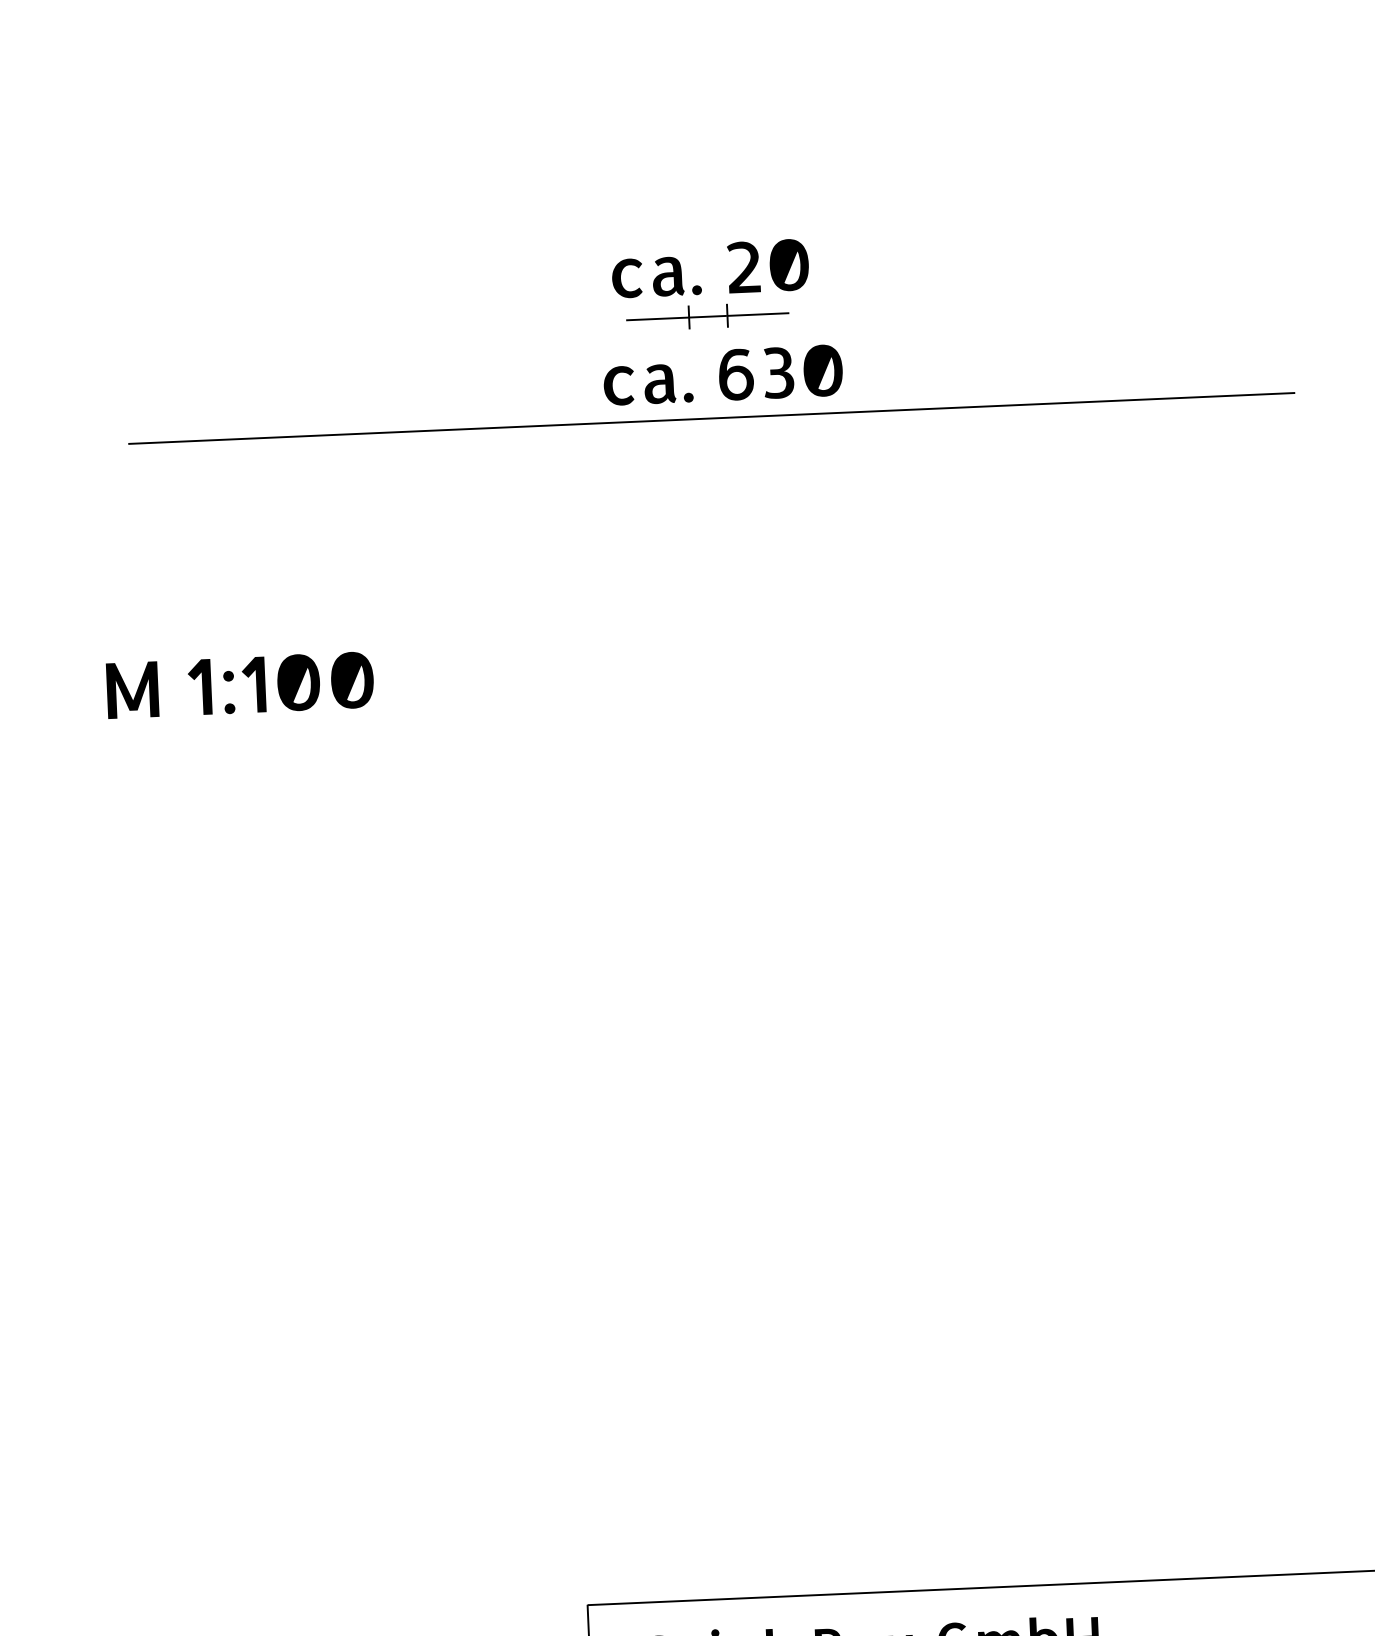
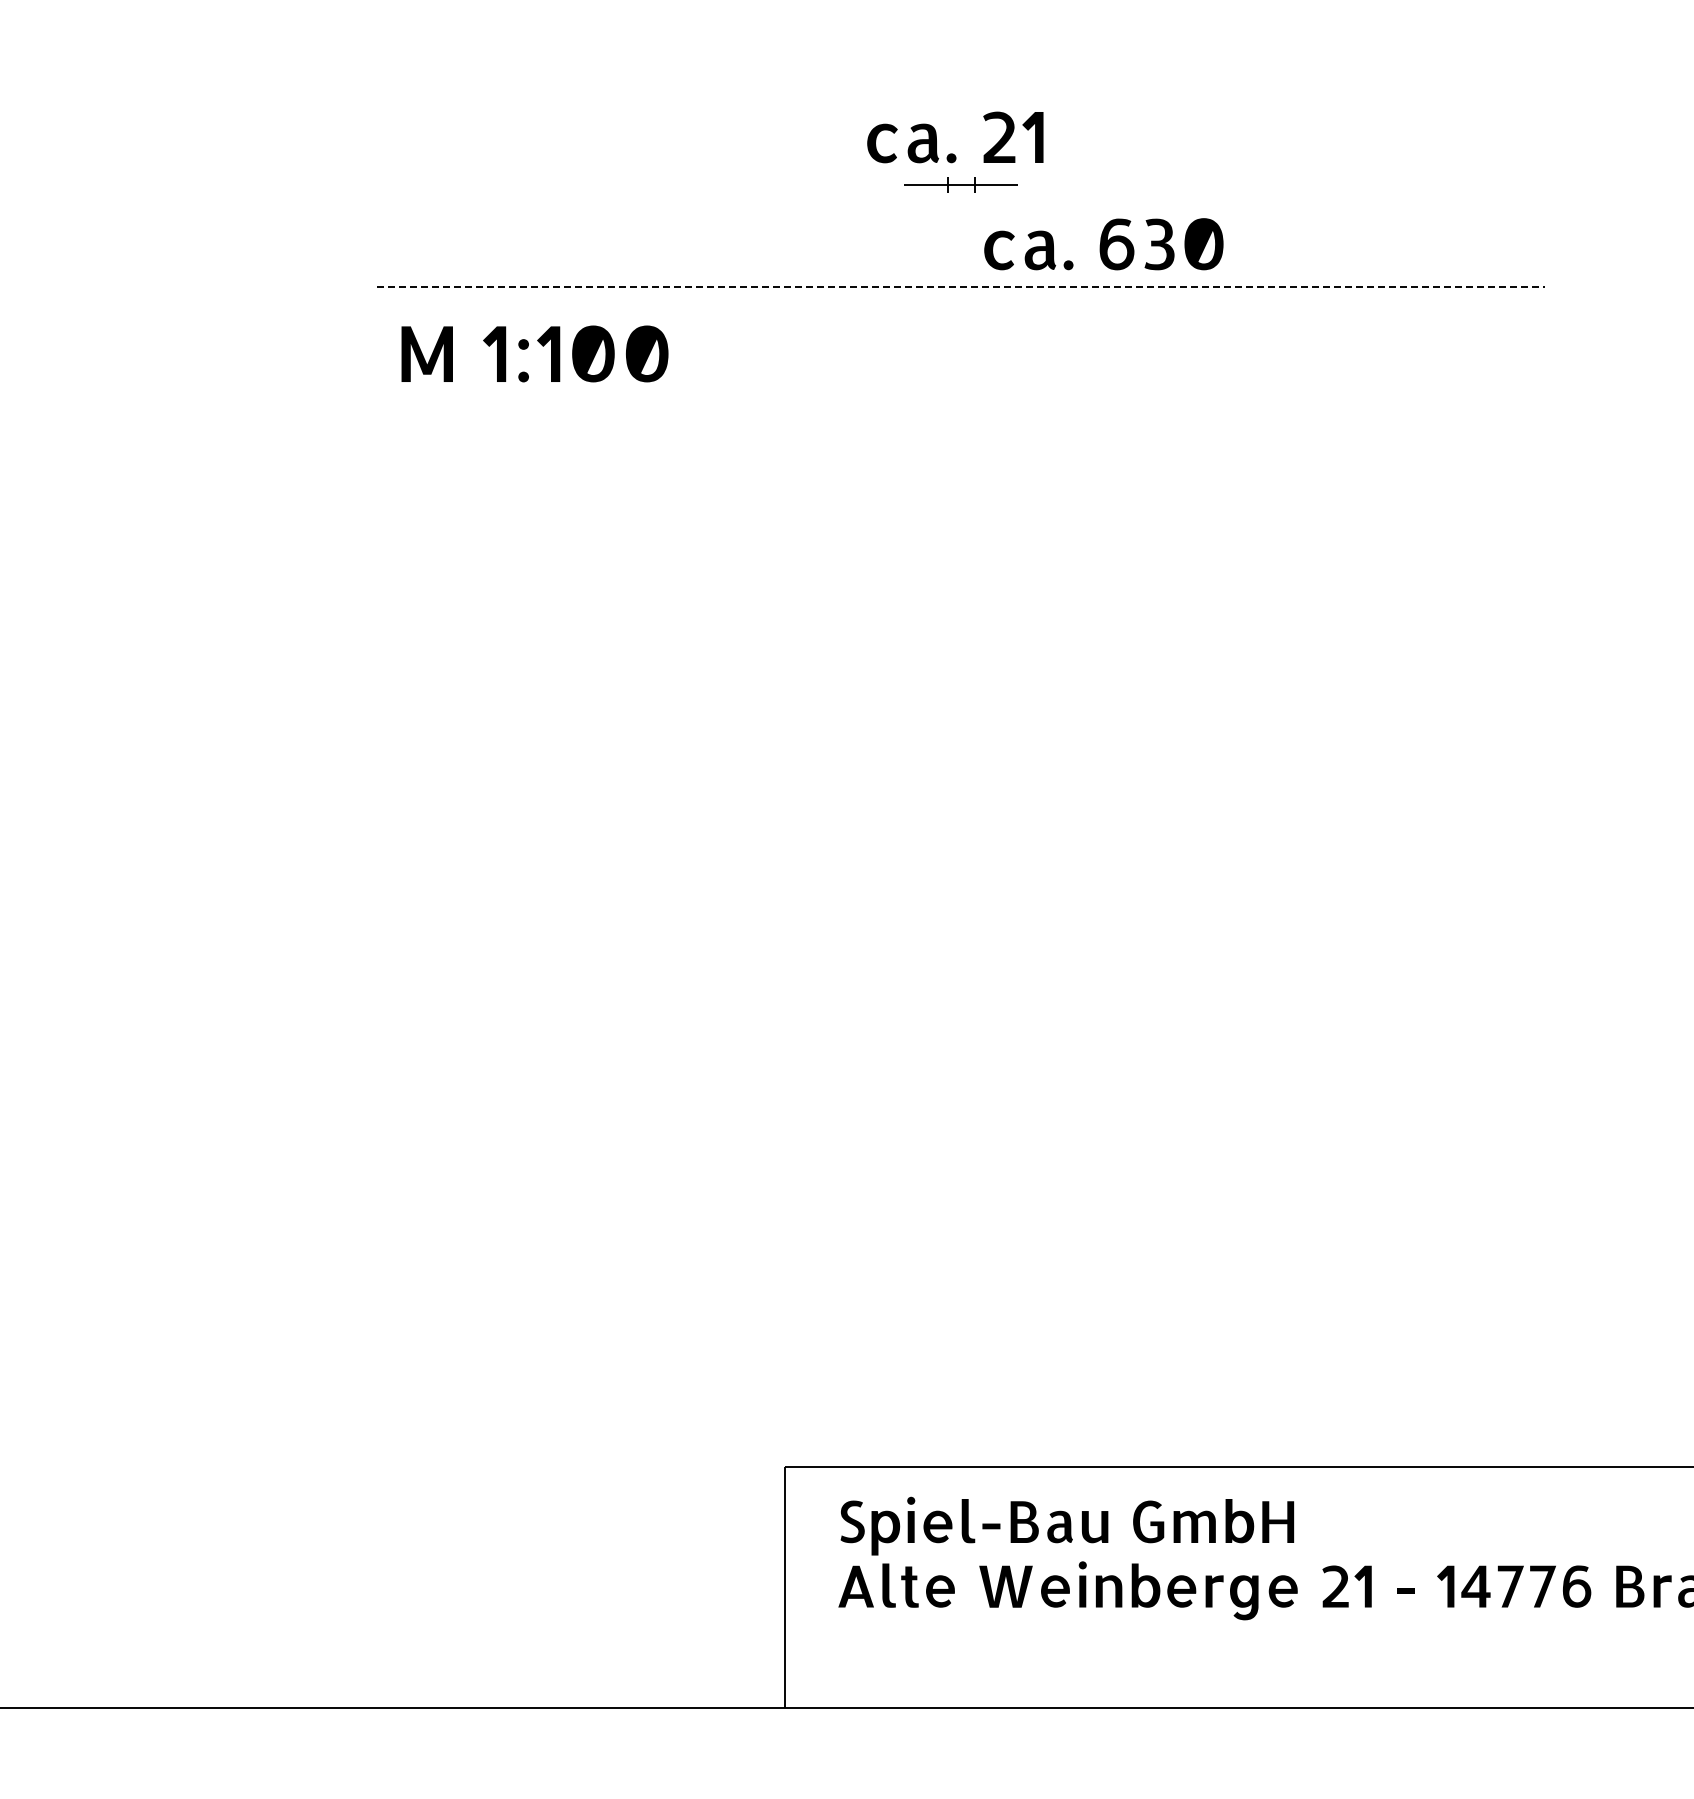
text: (788, 265) -> (1043, 137), 20 -> 21
part: (707, 316) -> (960, 184), size x0.7
text: (722, 375) -> (1103, 244), moved
line: (712, 418) -> (961, 287), solid -> dashed
text: (239, 684) -> (534, 353), moved

